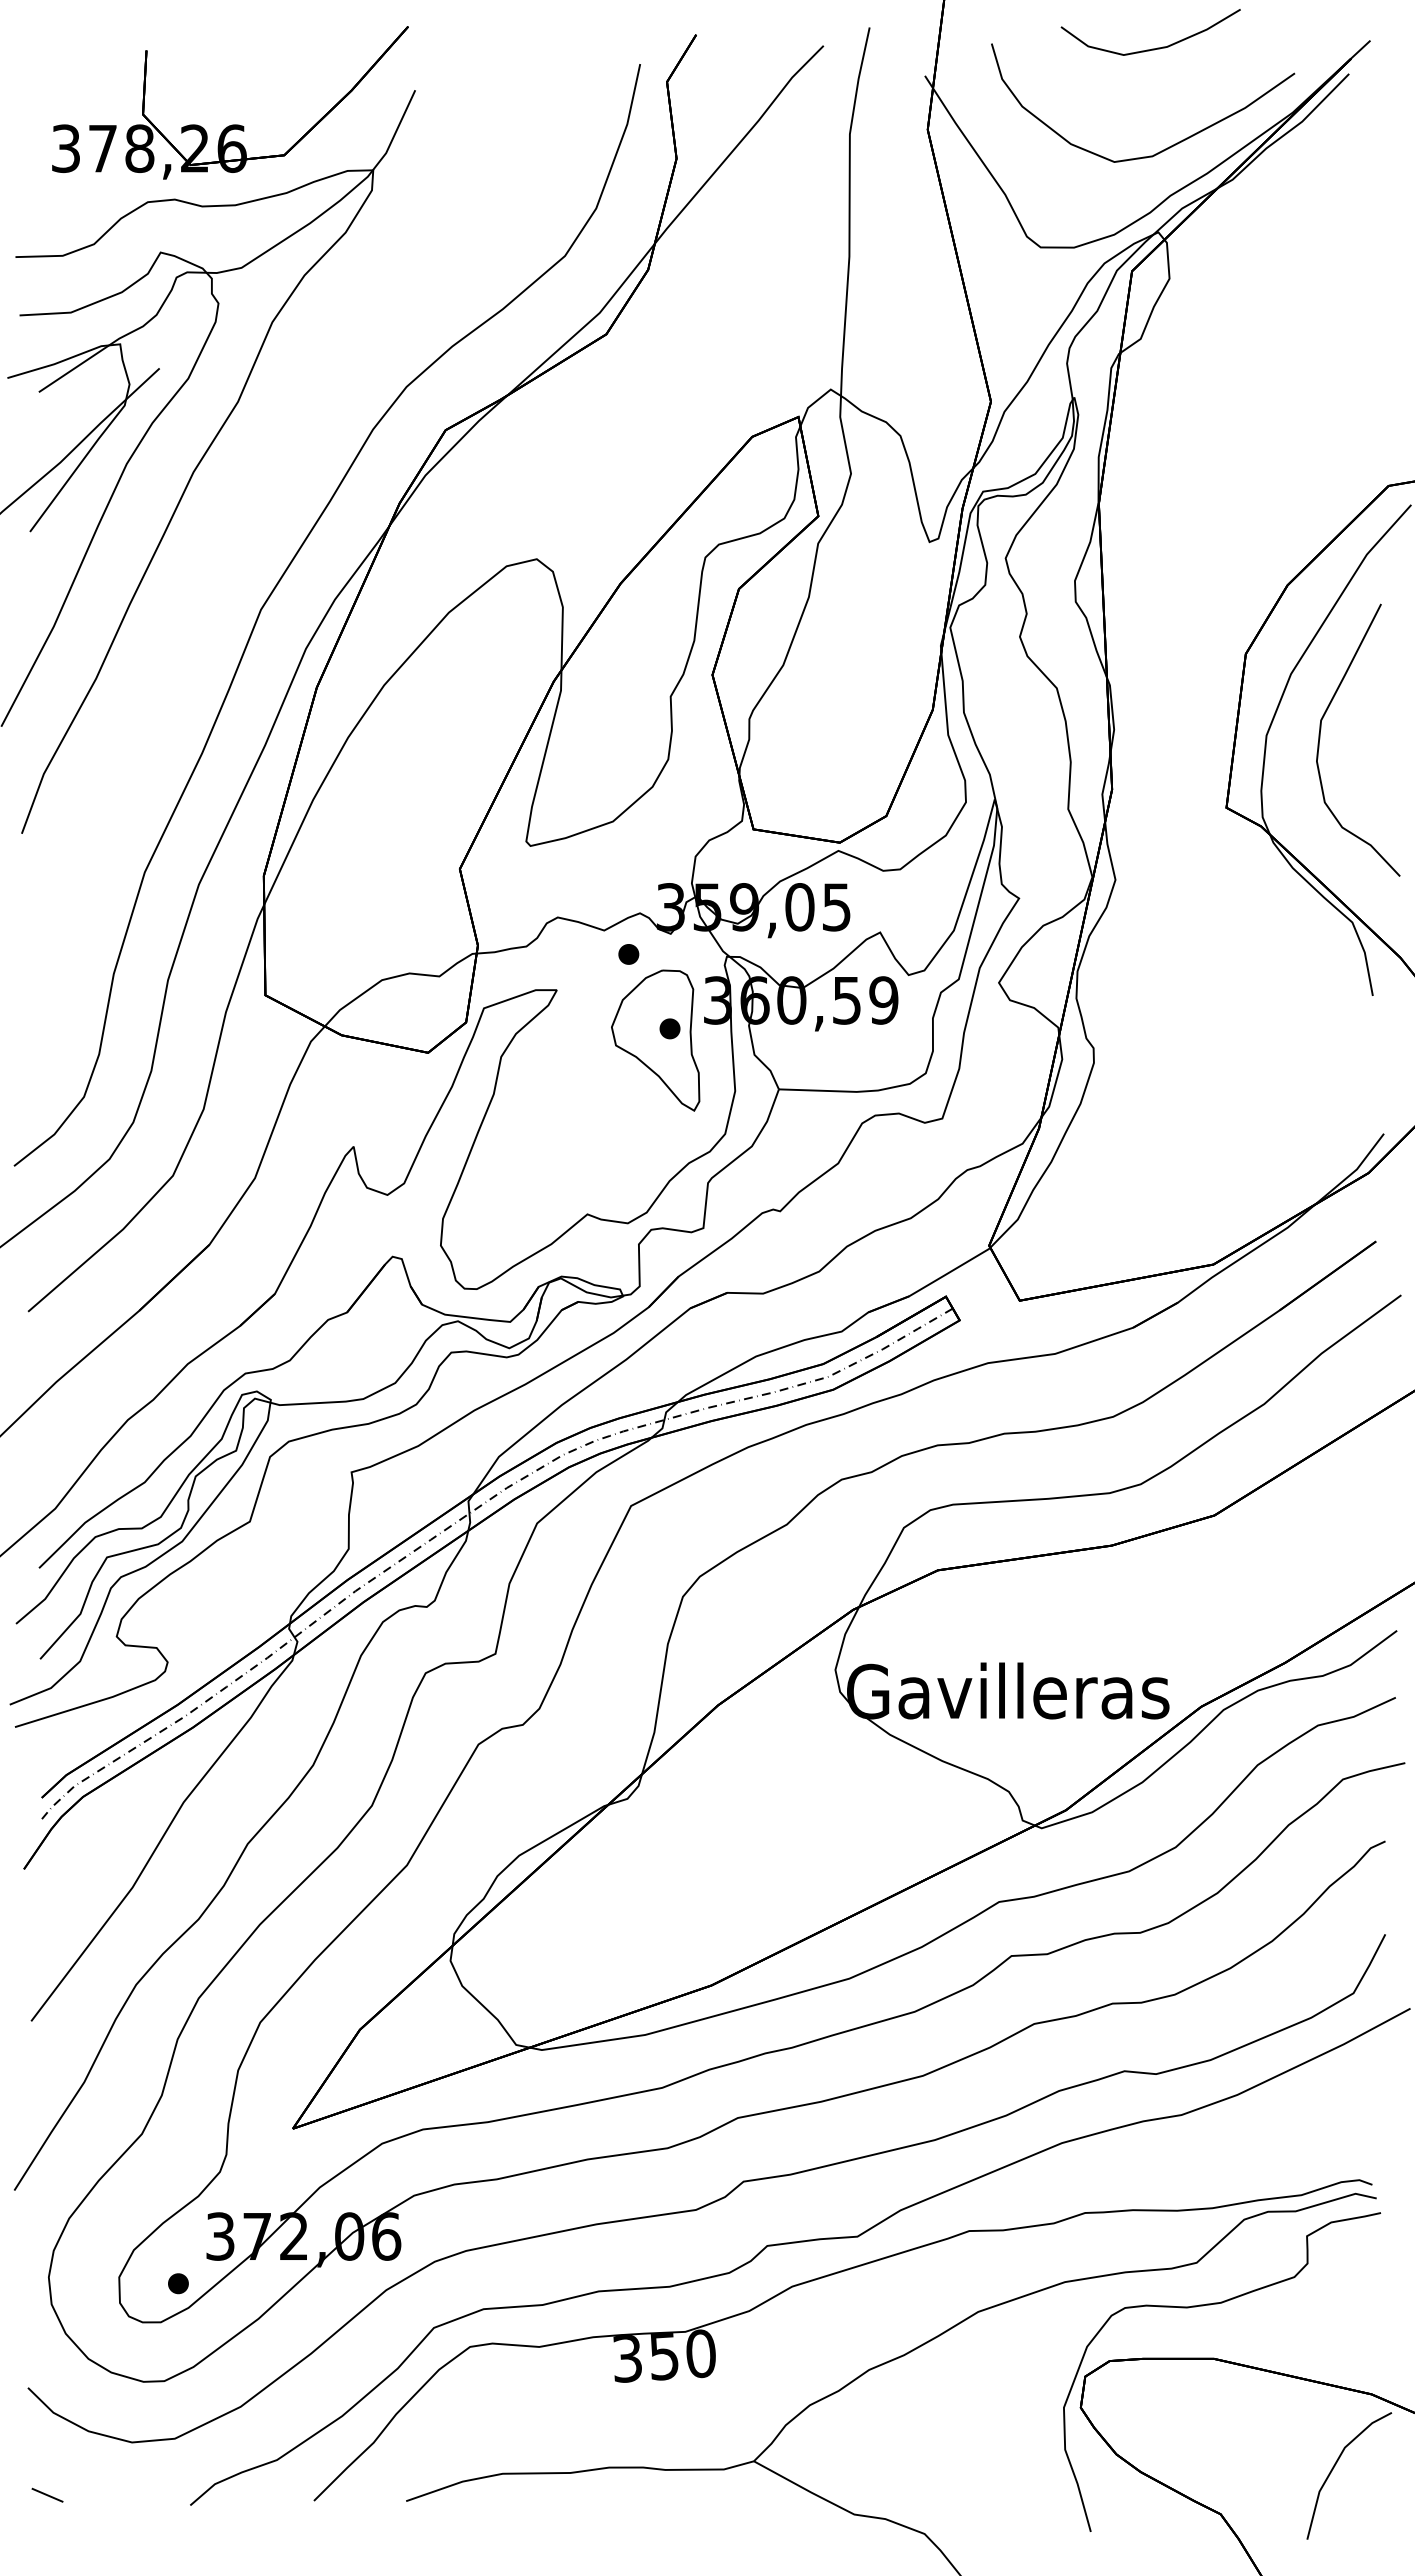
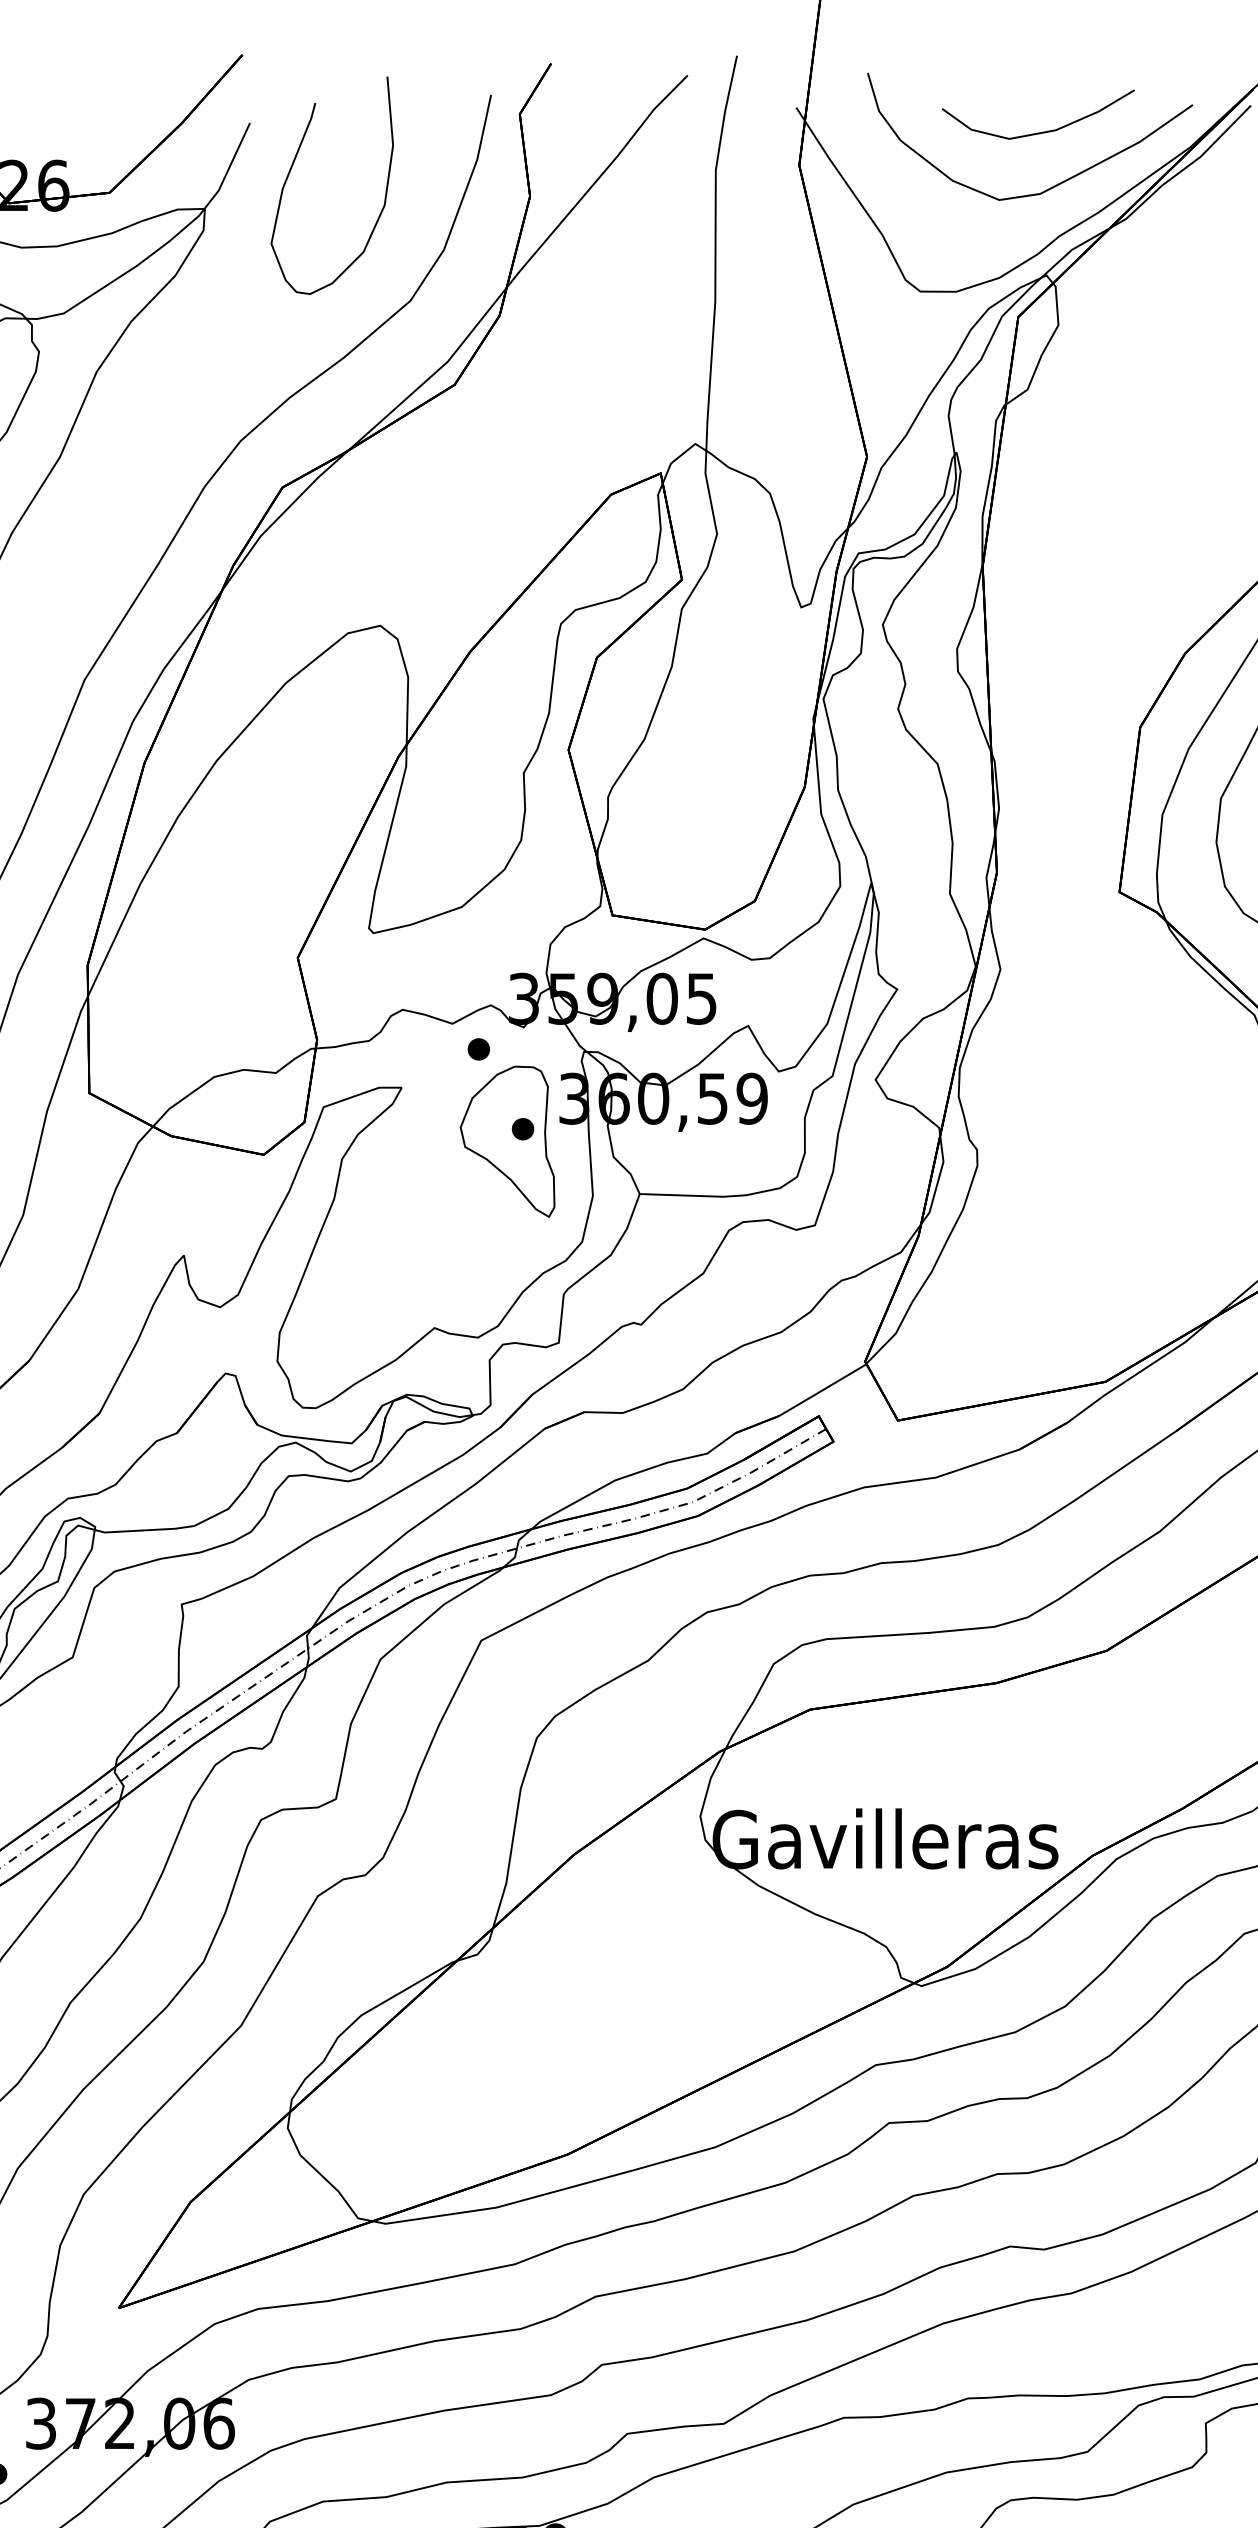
curve: (1152, 48) -> (1040, 131), moved
curve: (454, 133) -> (292, 169), added

